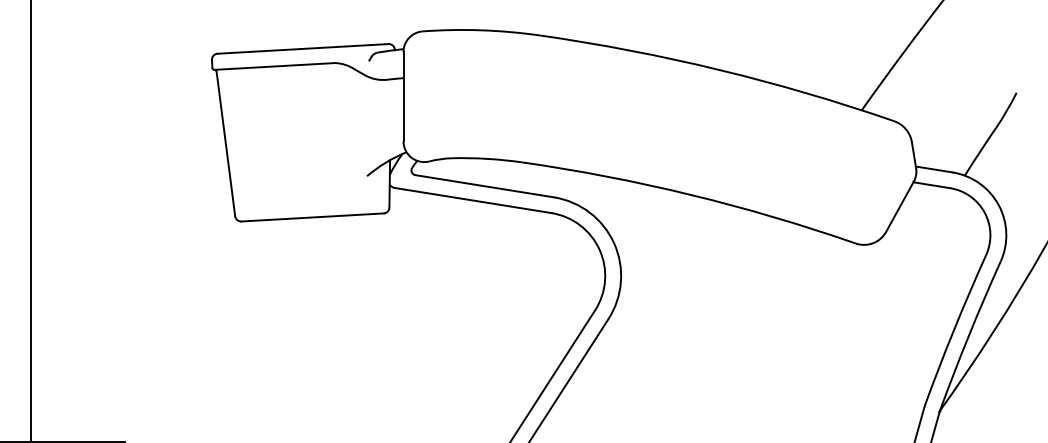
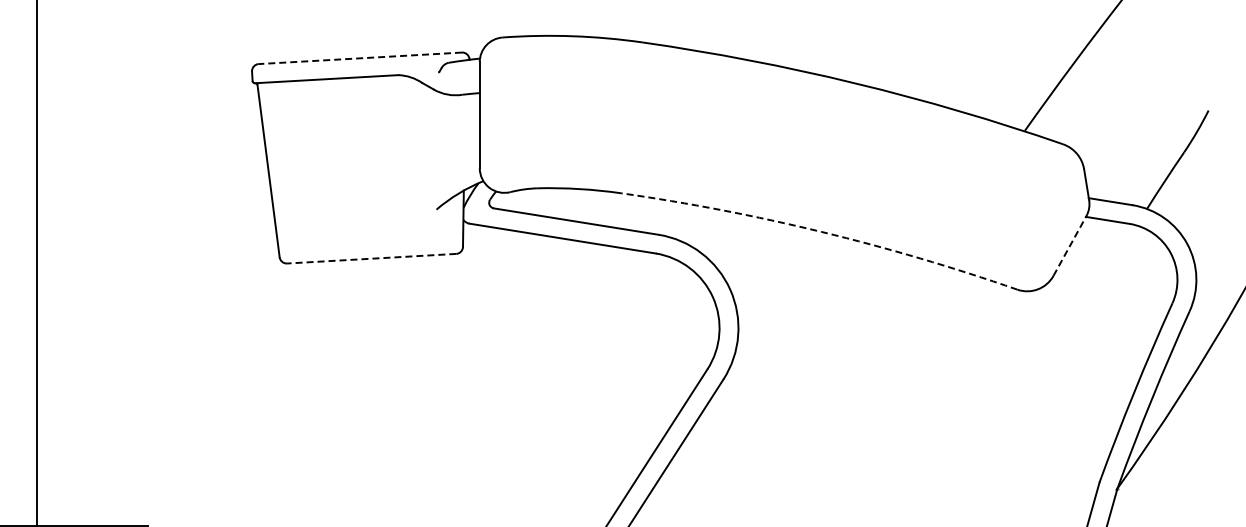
line: (303, 49) -> (360, 58), solid -> dashed
arc: (690, 194) -> (821, 231), solid -> dashed
line: (900, 206) -> (1070, 245), solid -> dashed
line: (312, 217) -> (371, 258), solid -> dashed

